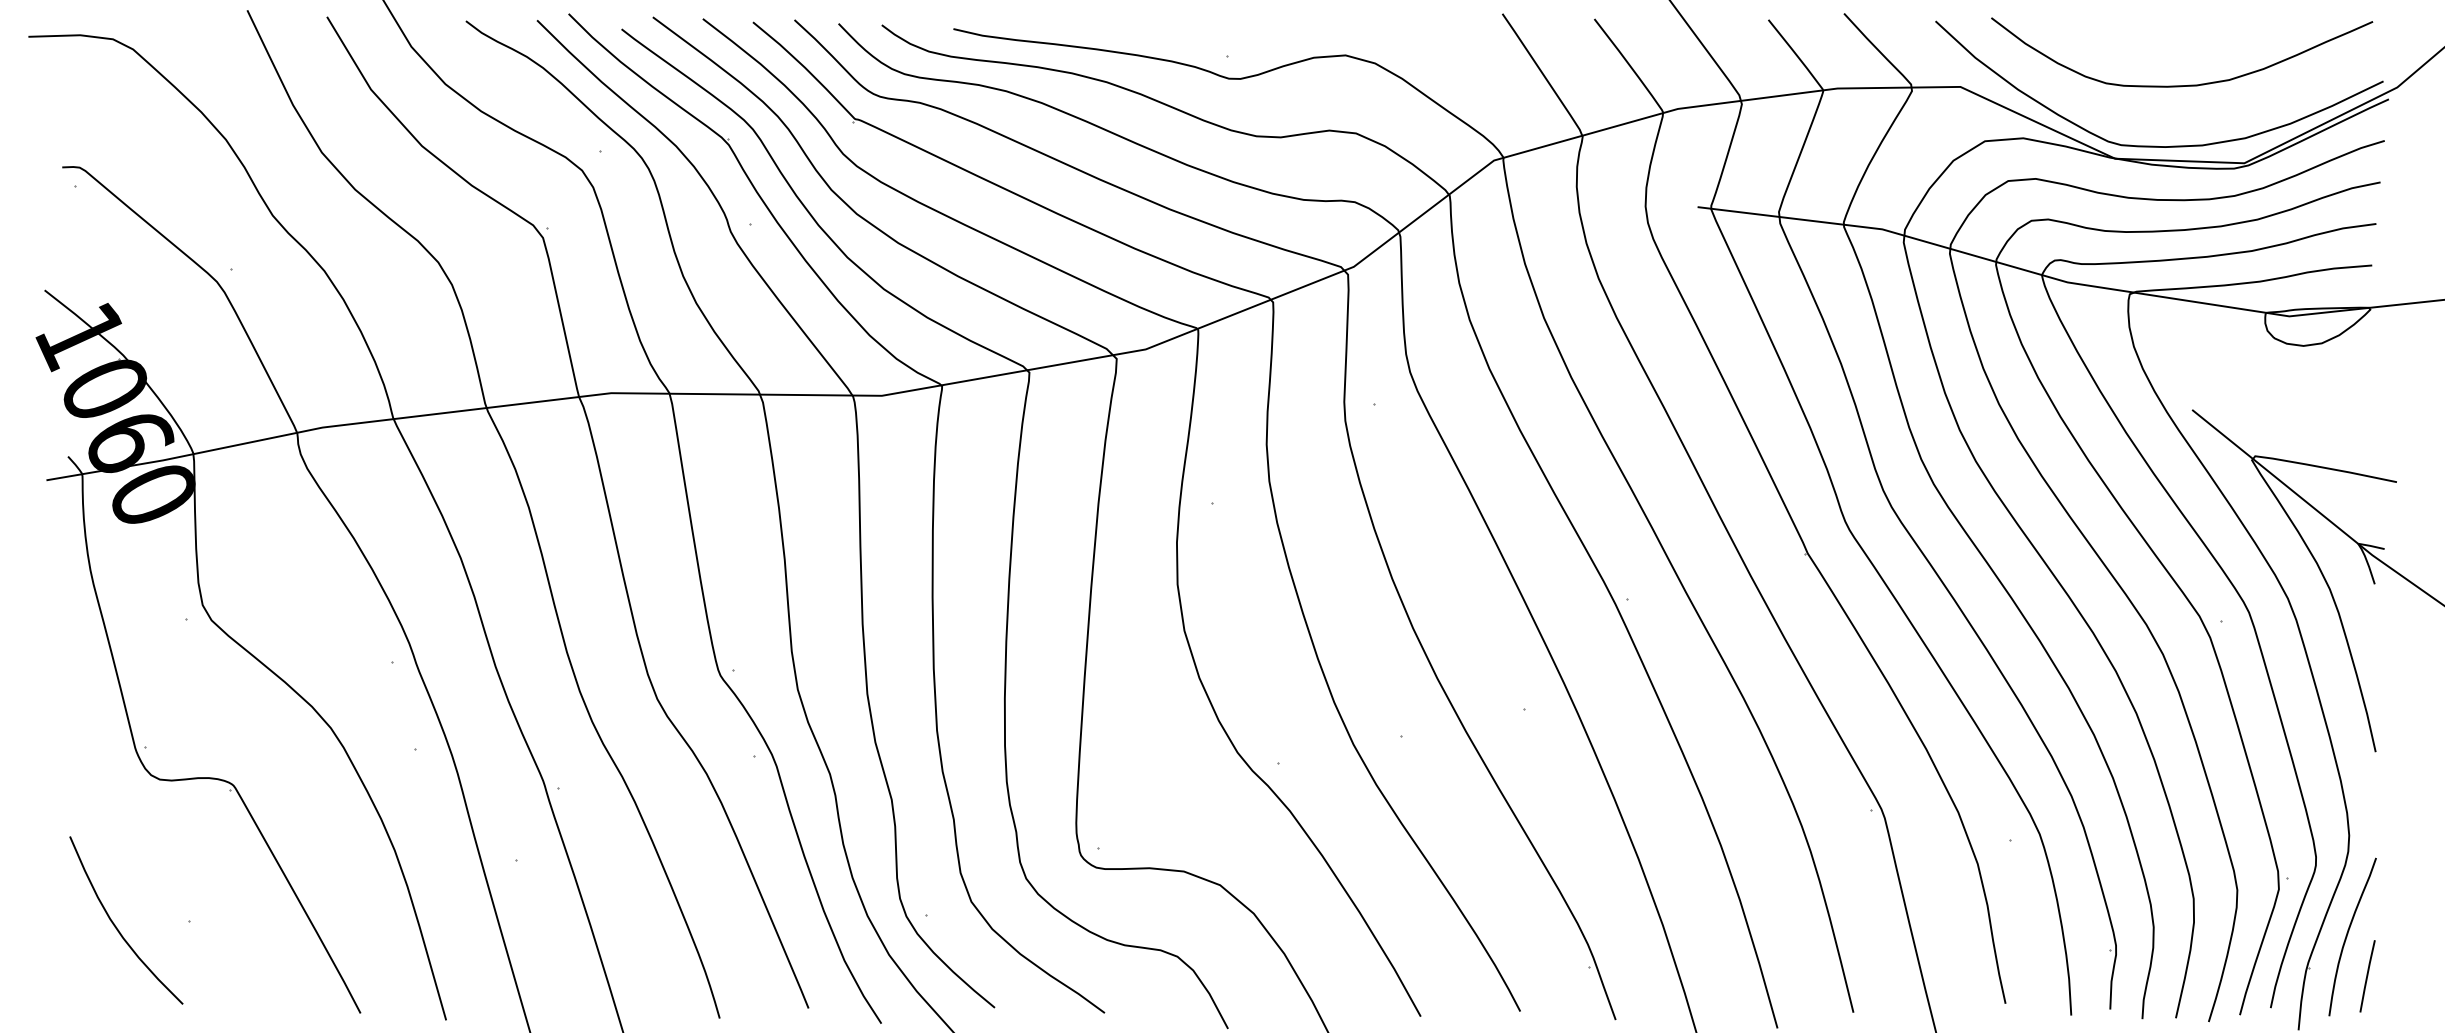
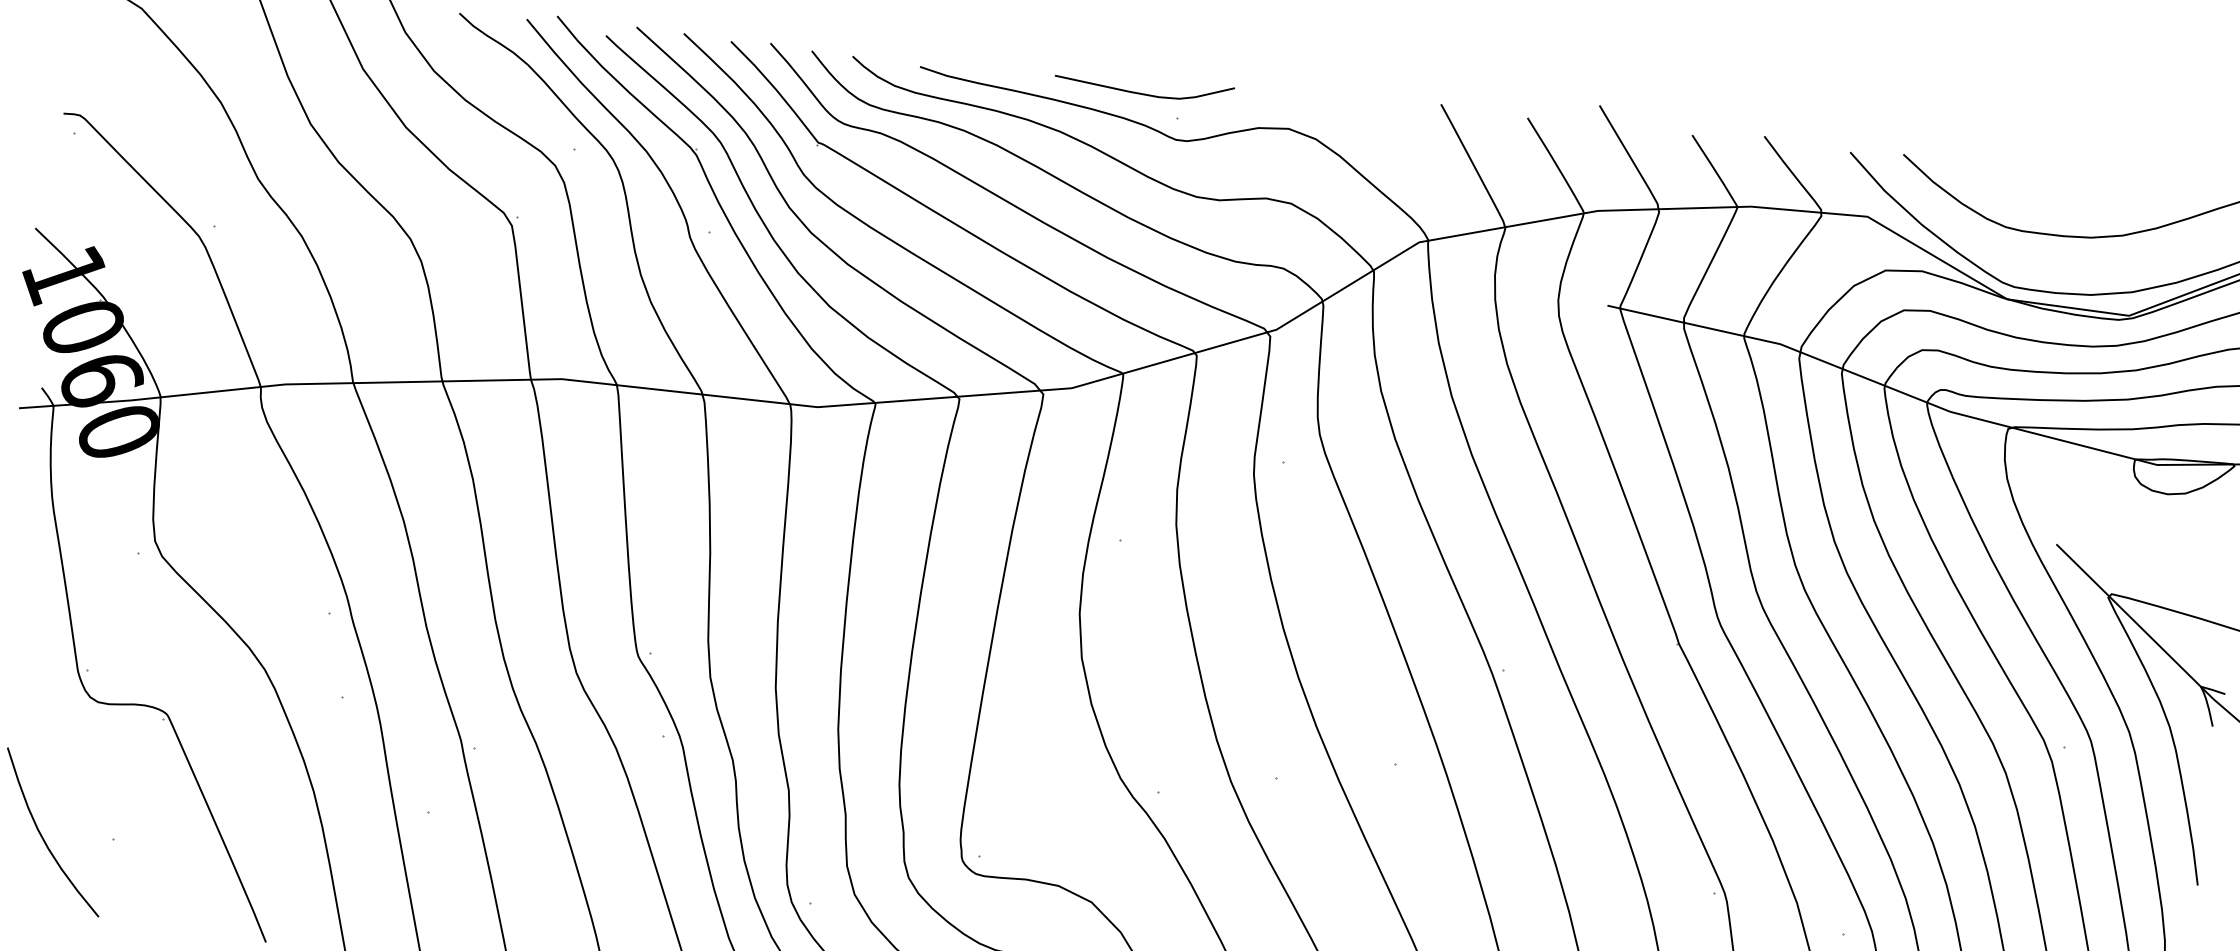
curve: (1190, 33) -> (1143, 93), added

